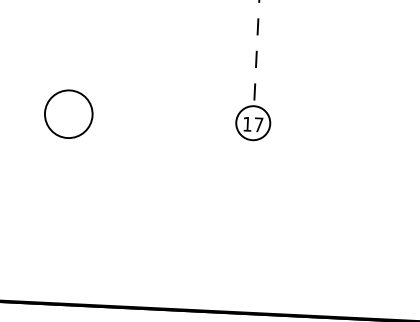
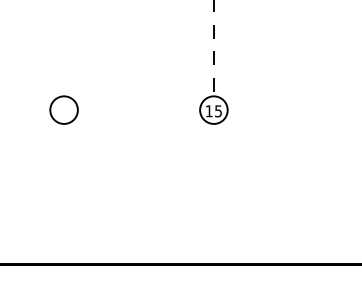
part: (68, 113) -> (63, 109), size x0.71
text: (258, 125) -> (218, 111), 17 -> 15

